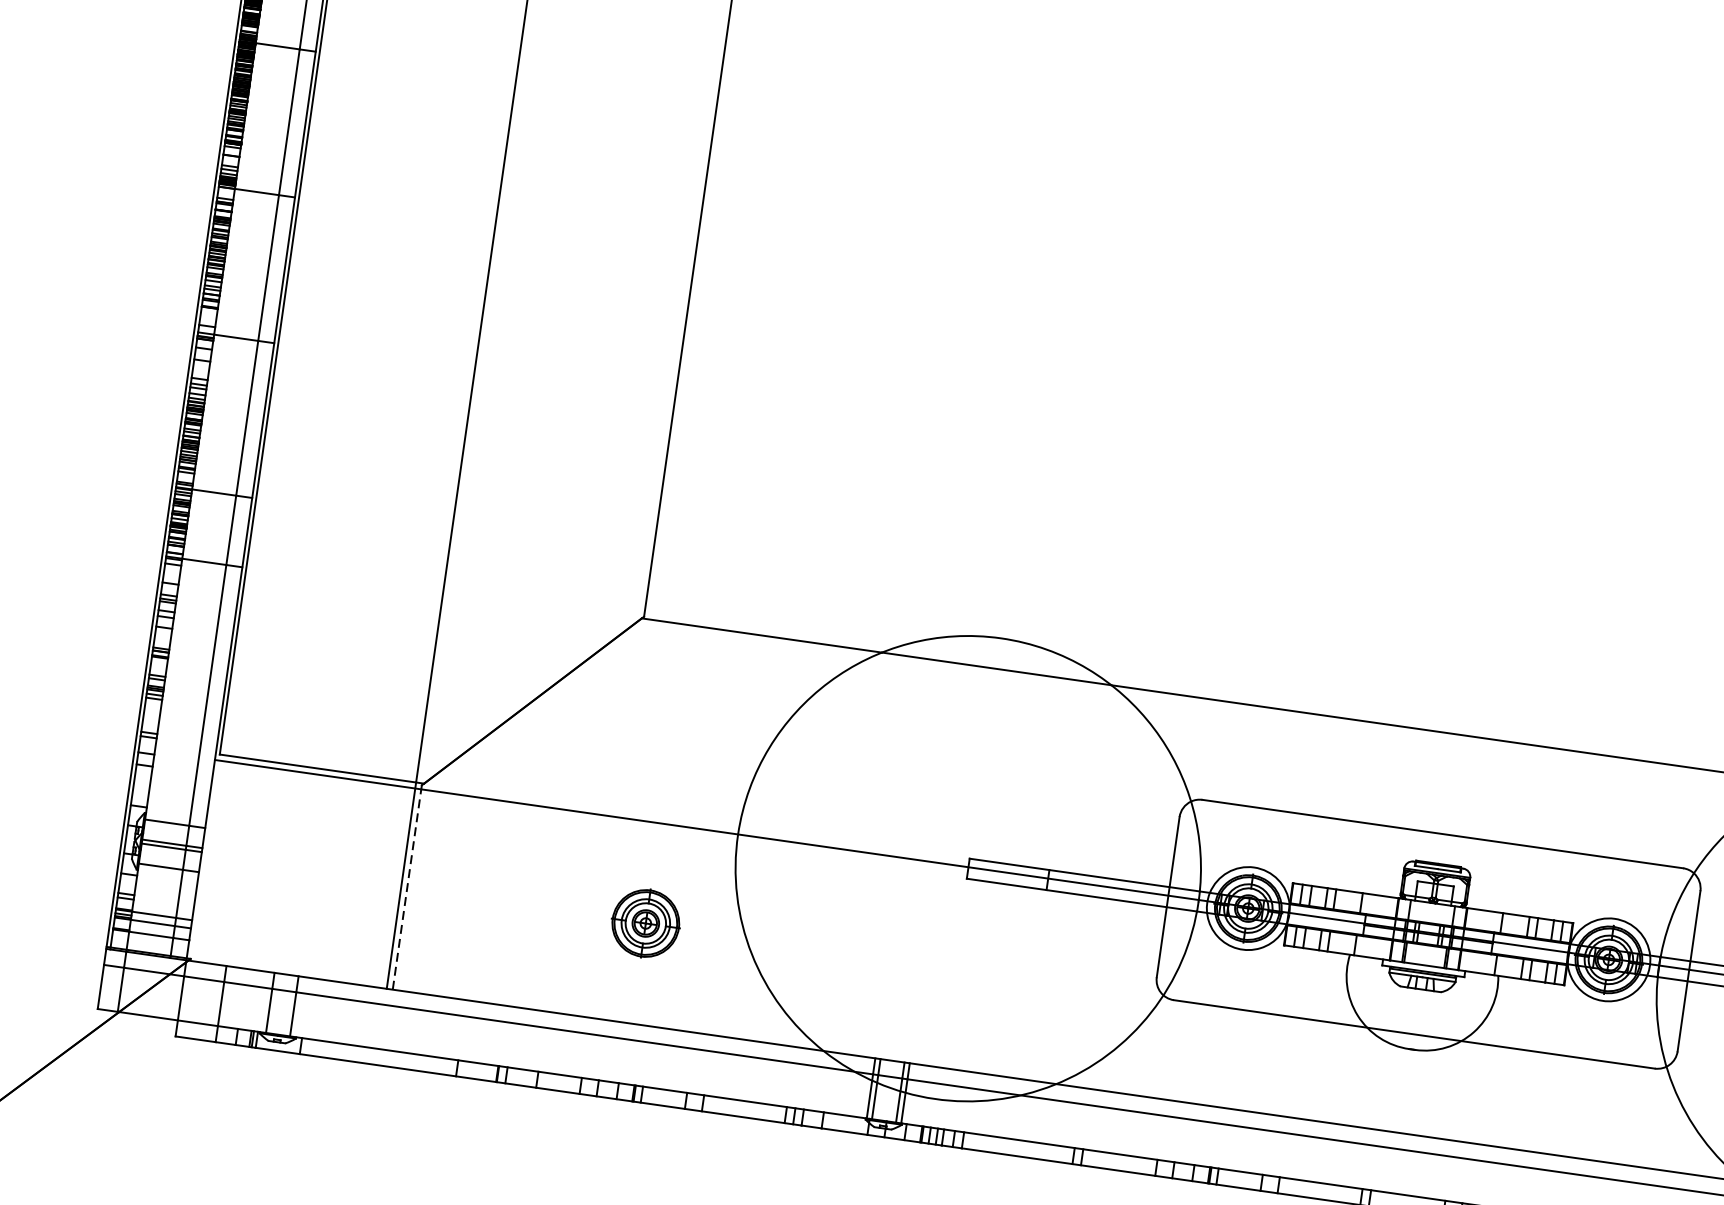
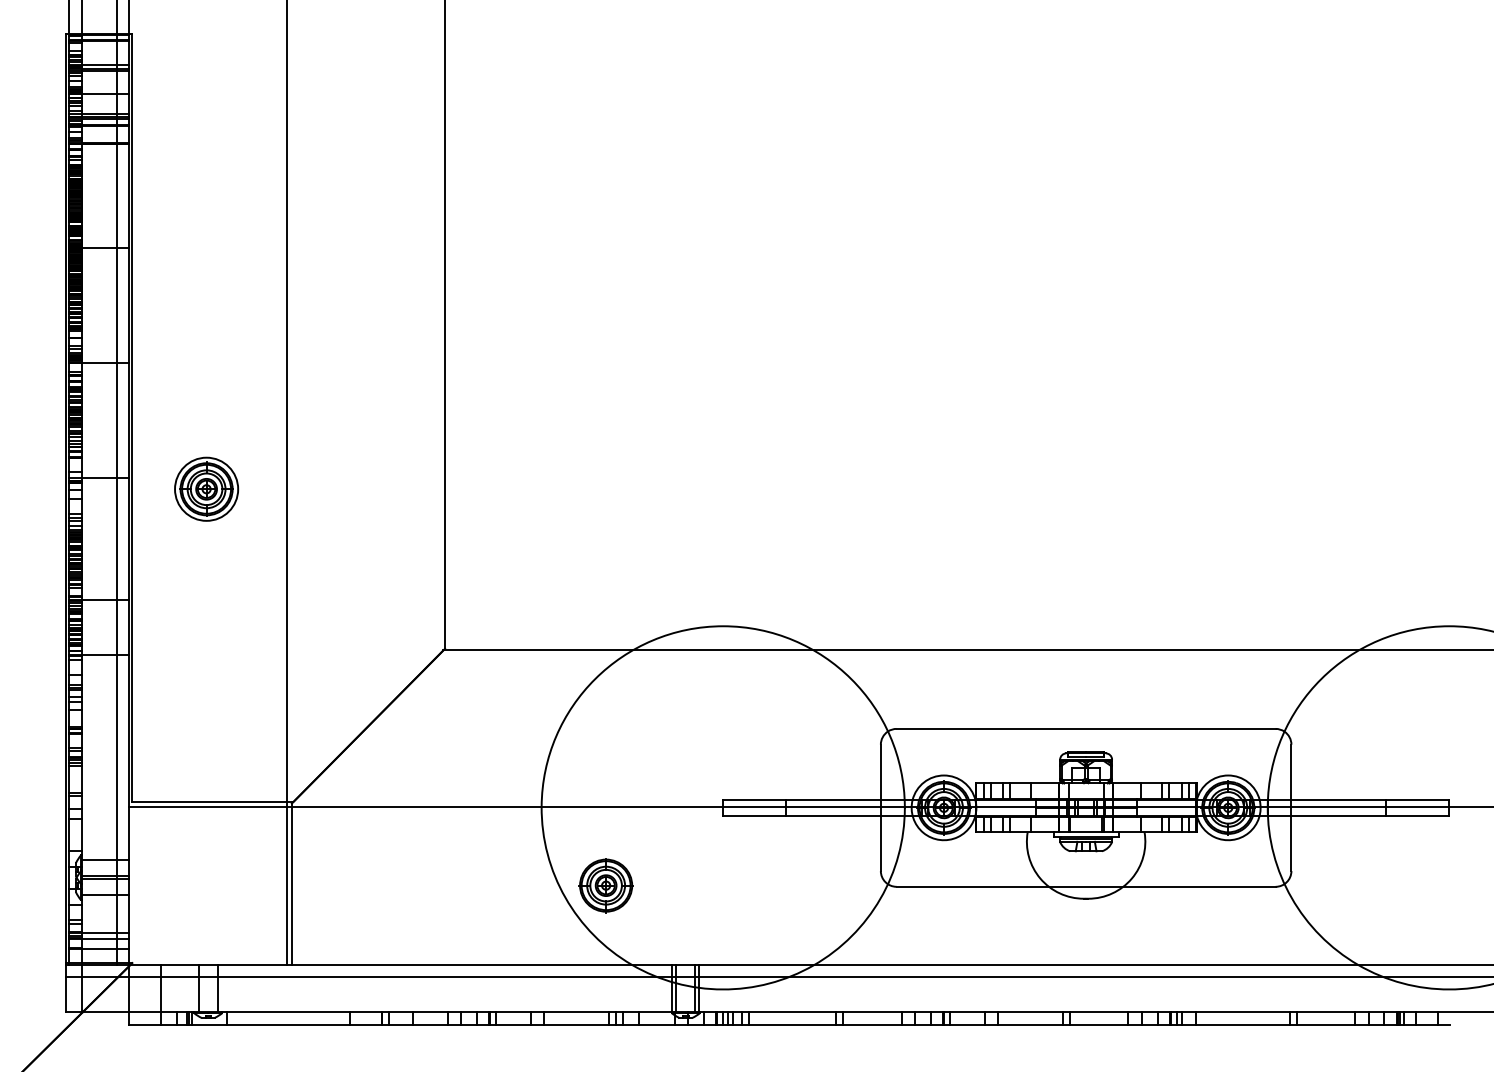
part: (370, 370) -> (206, 488), added
line: (406, 889) -> (291, 885), dashed -> solid
part: (645, 923) -> (605, 885), moved

